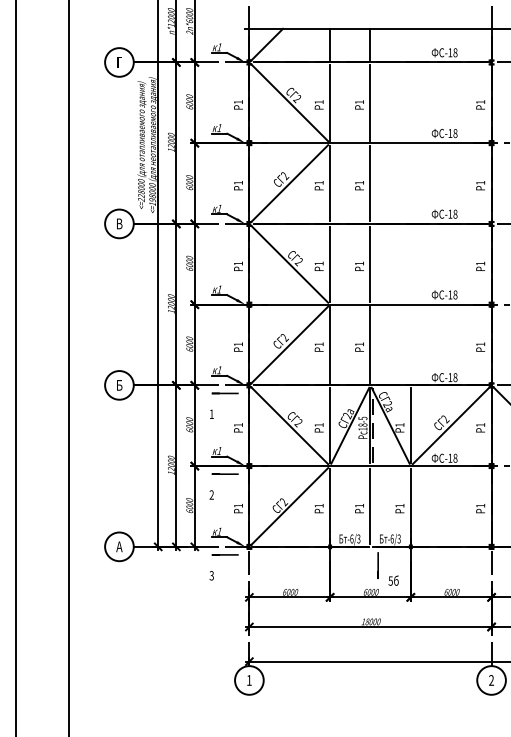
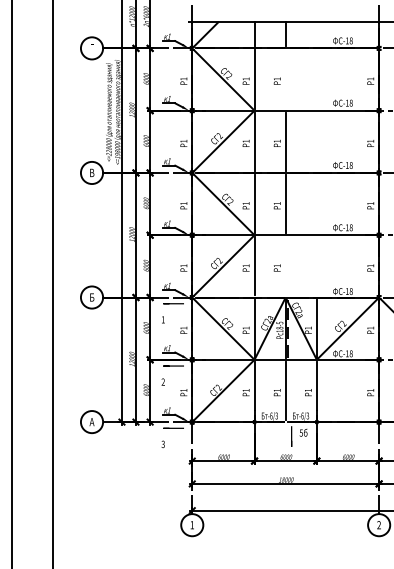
line: (370, 102) -> (285, 79), removed
line: (370, 344) -> (285, 265), removed
text: (393, 580) -> (303, 432), moved

